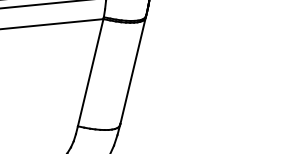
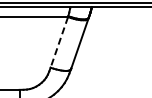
line: (91, 72) -> (59, 42), solid -> dashed

